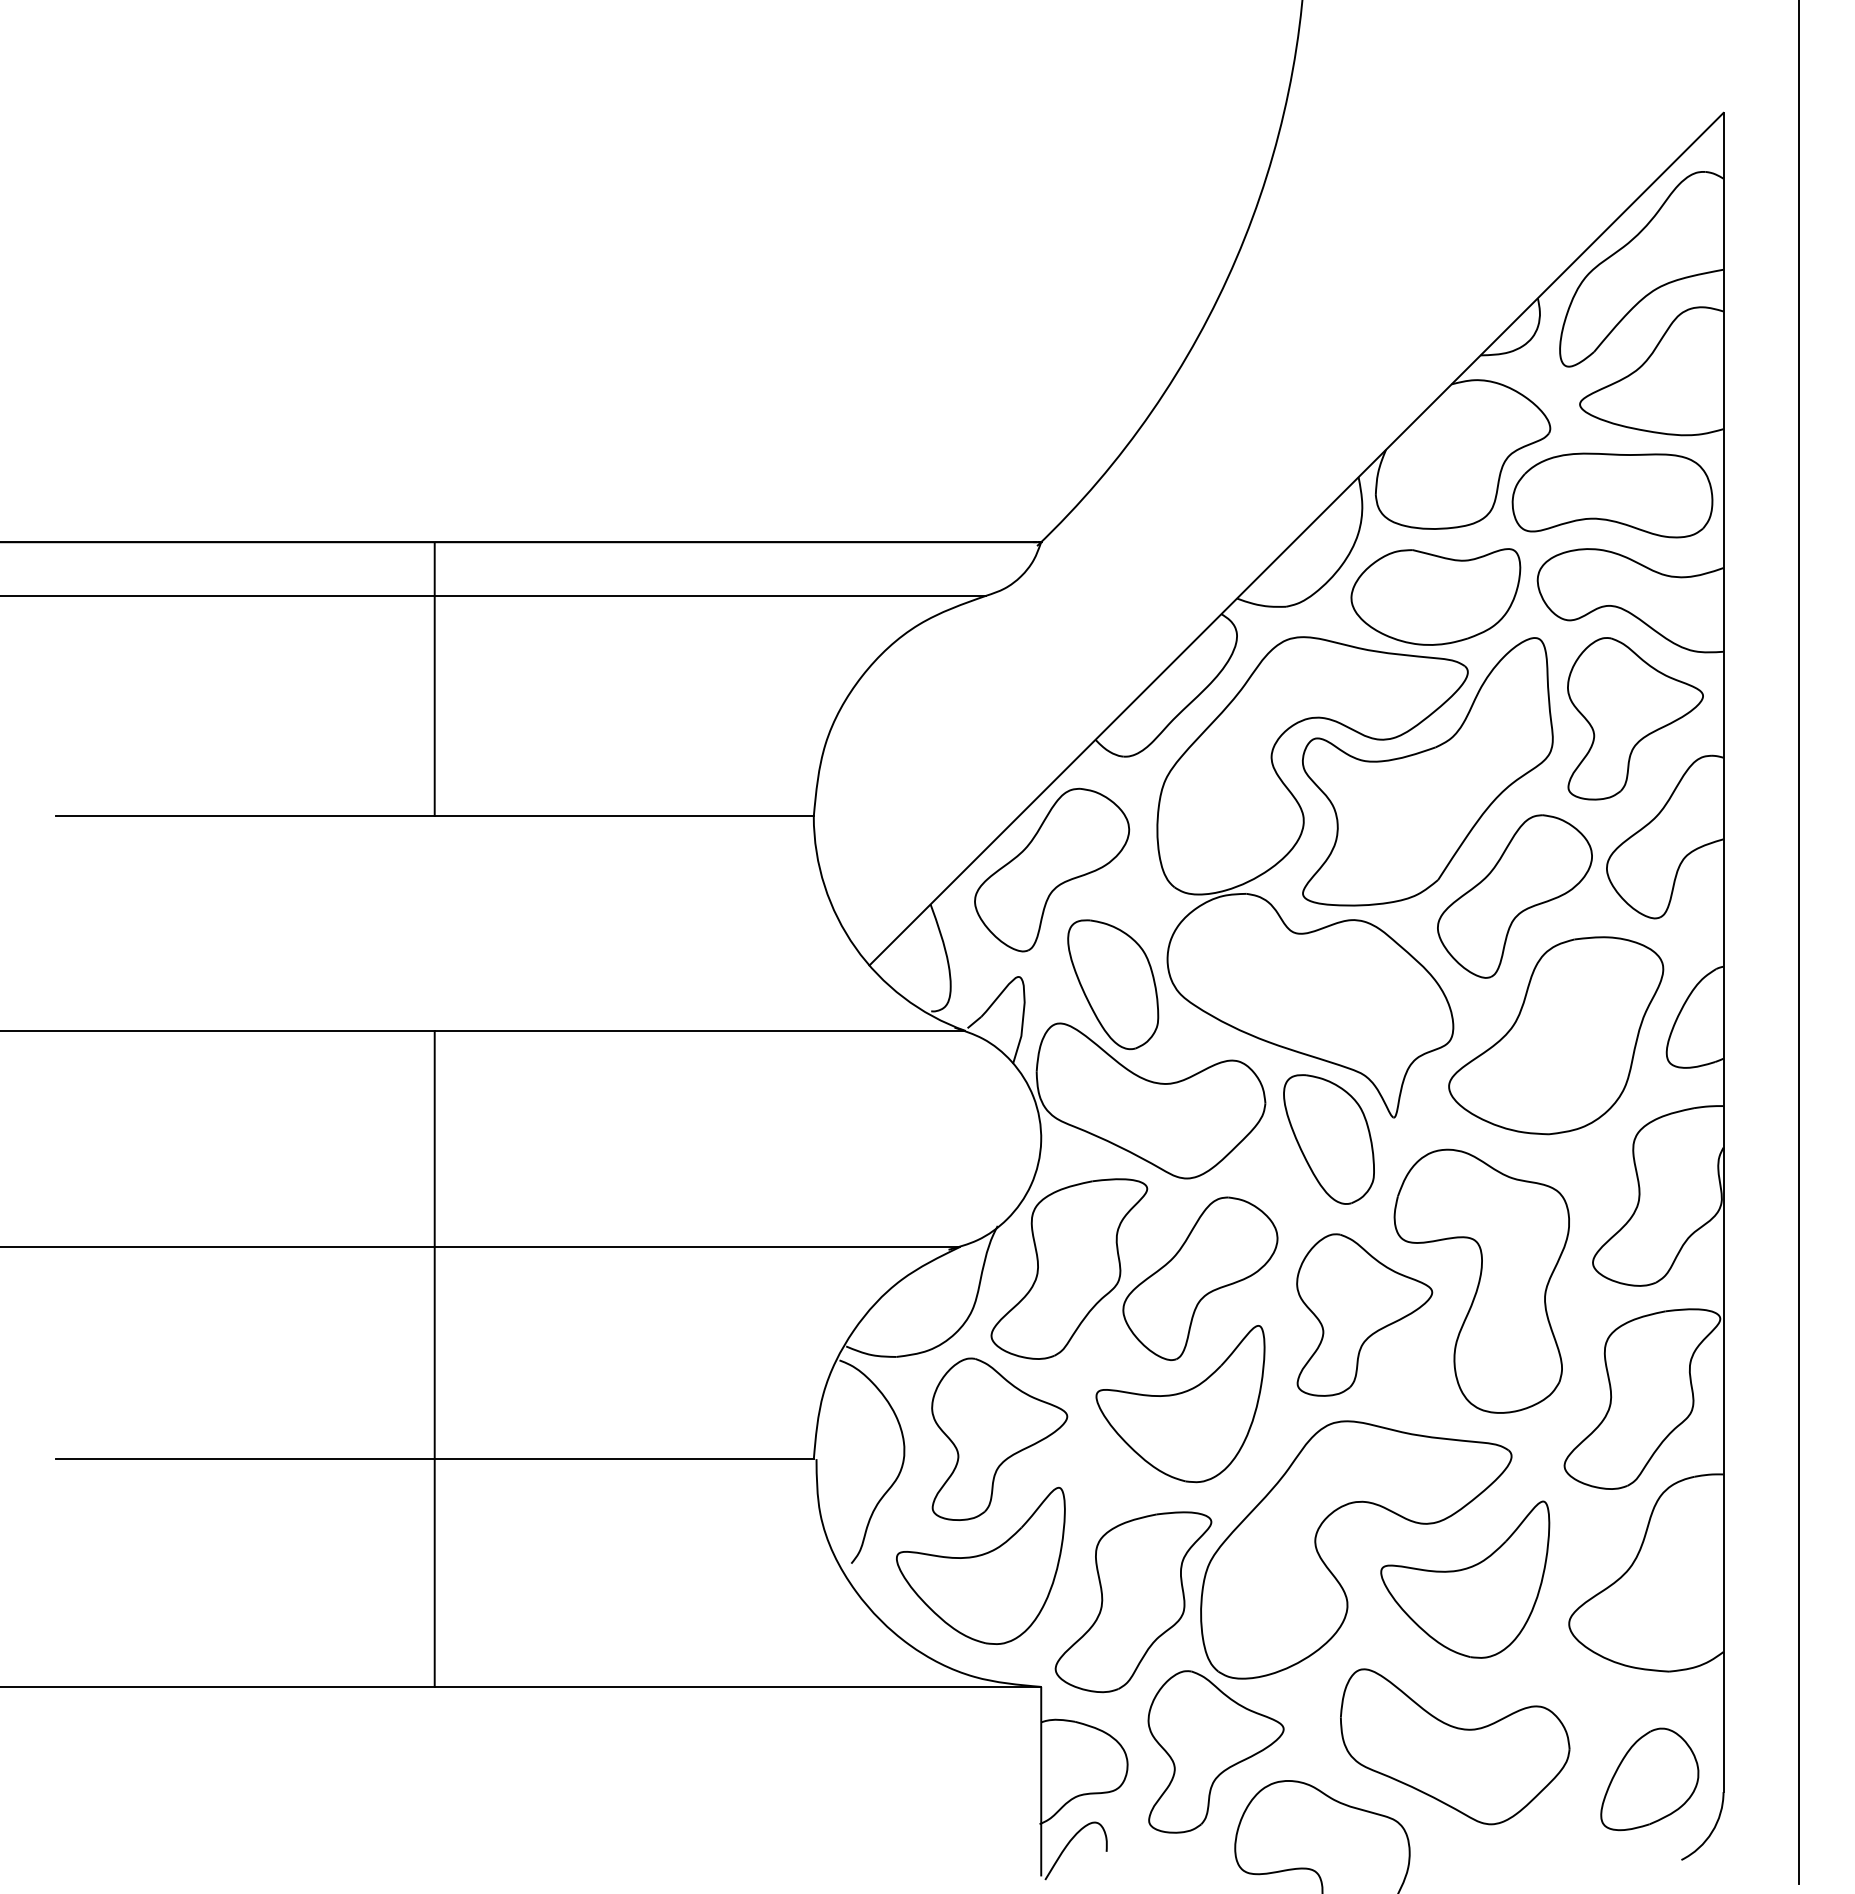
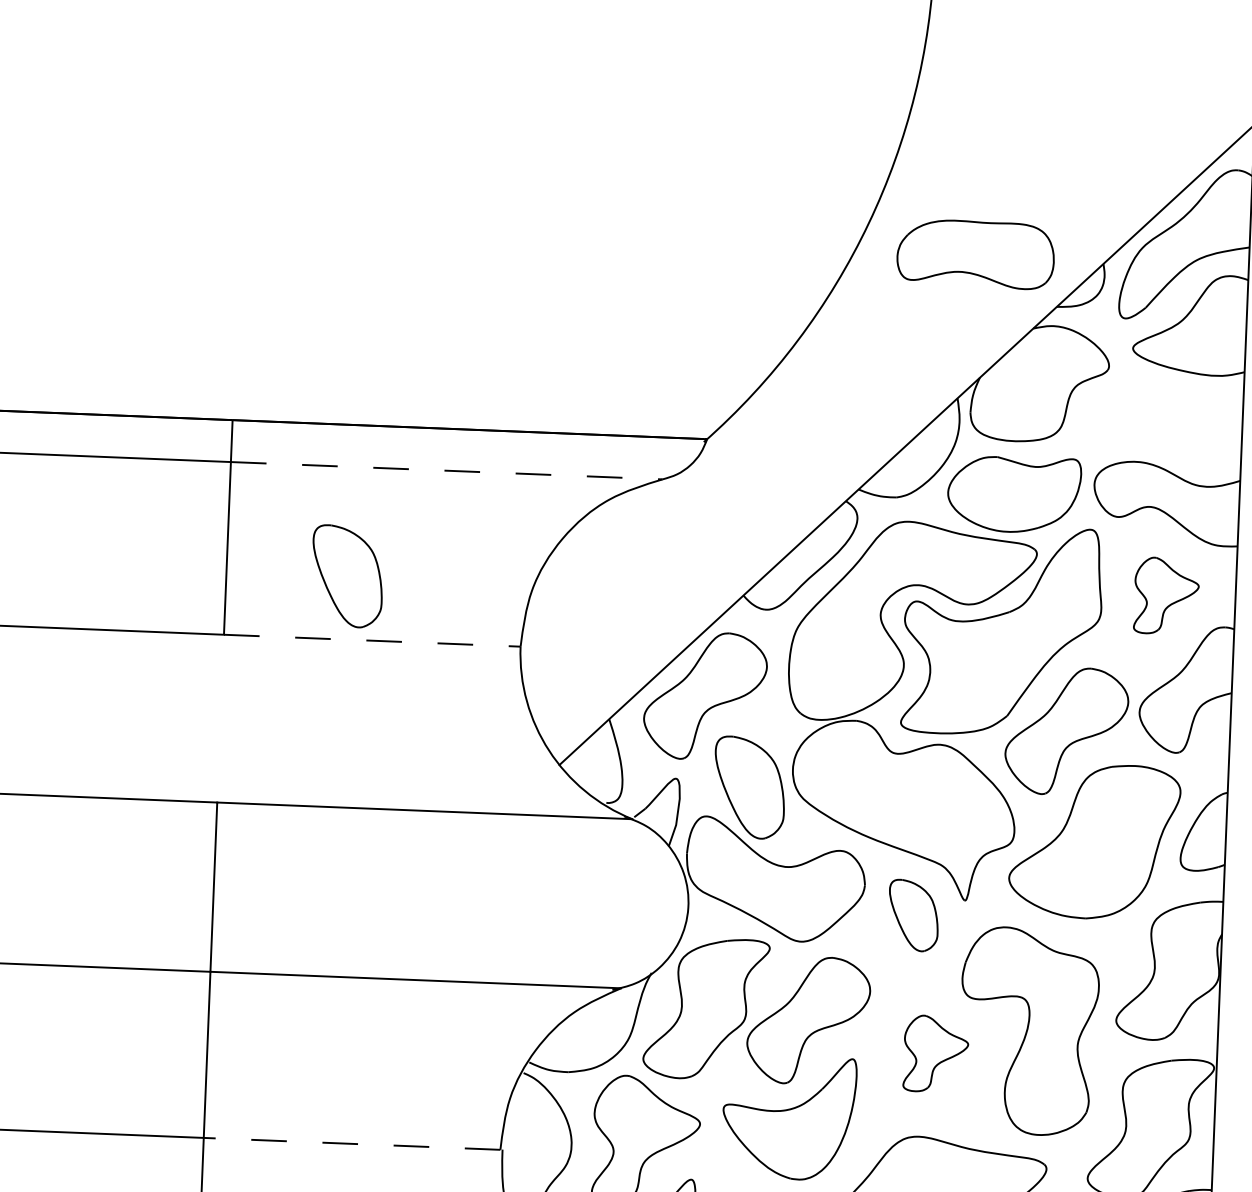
part: (1612, 495) -> (975, 254), moved
line: (710, 595) -> (446, 470), solid -> dashed
part: (1635, 718) -> (1166, 595), size x0.6
part: (589, 735) -> (347, 576), added
line: (624, 816) -> (372, 640), solid -> dashed
part: (1328, 1139) -> (913, 915), size x0.7
part: (1364, 1314) -> (935, 1053), size x0.6
line: (624, 1459) -> (352, 1143), solid -> dashed

